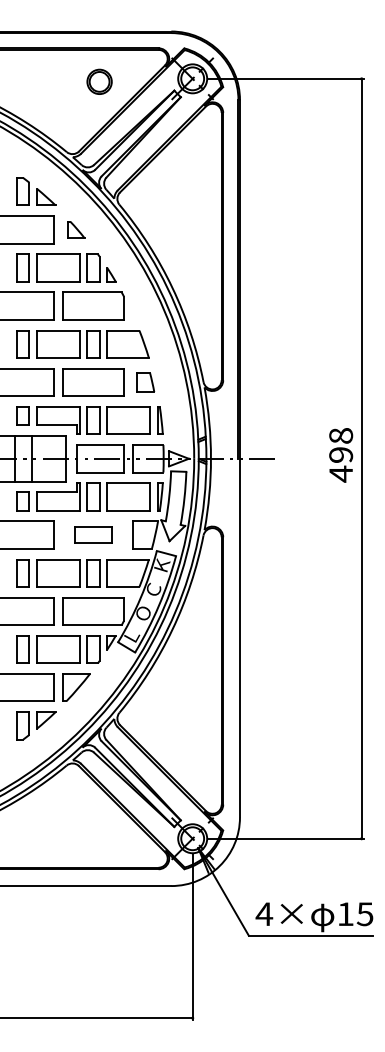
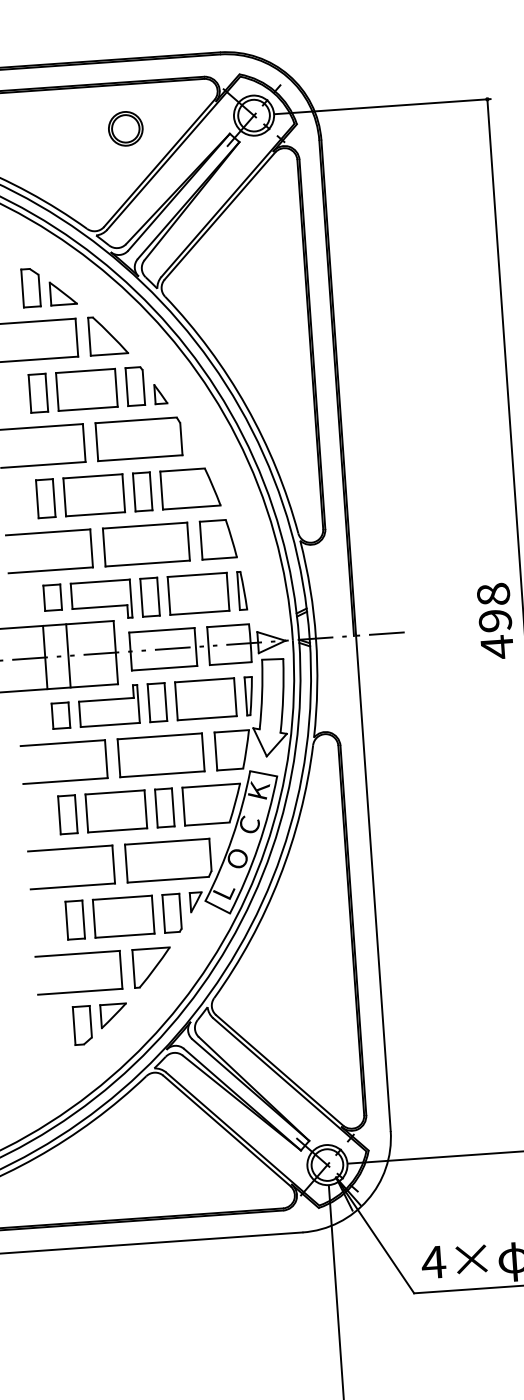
part: (76, 229) -> (108, 334), size x1.67
part: (145, 382) -> (218, 539), size x1.43
part: (93, 534) -> (161, 754), size x1.67

